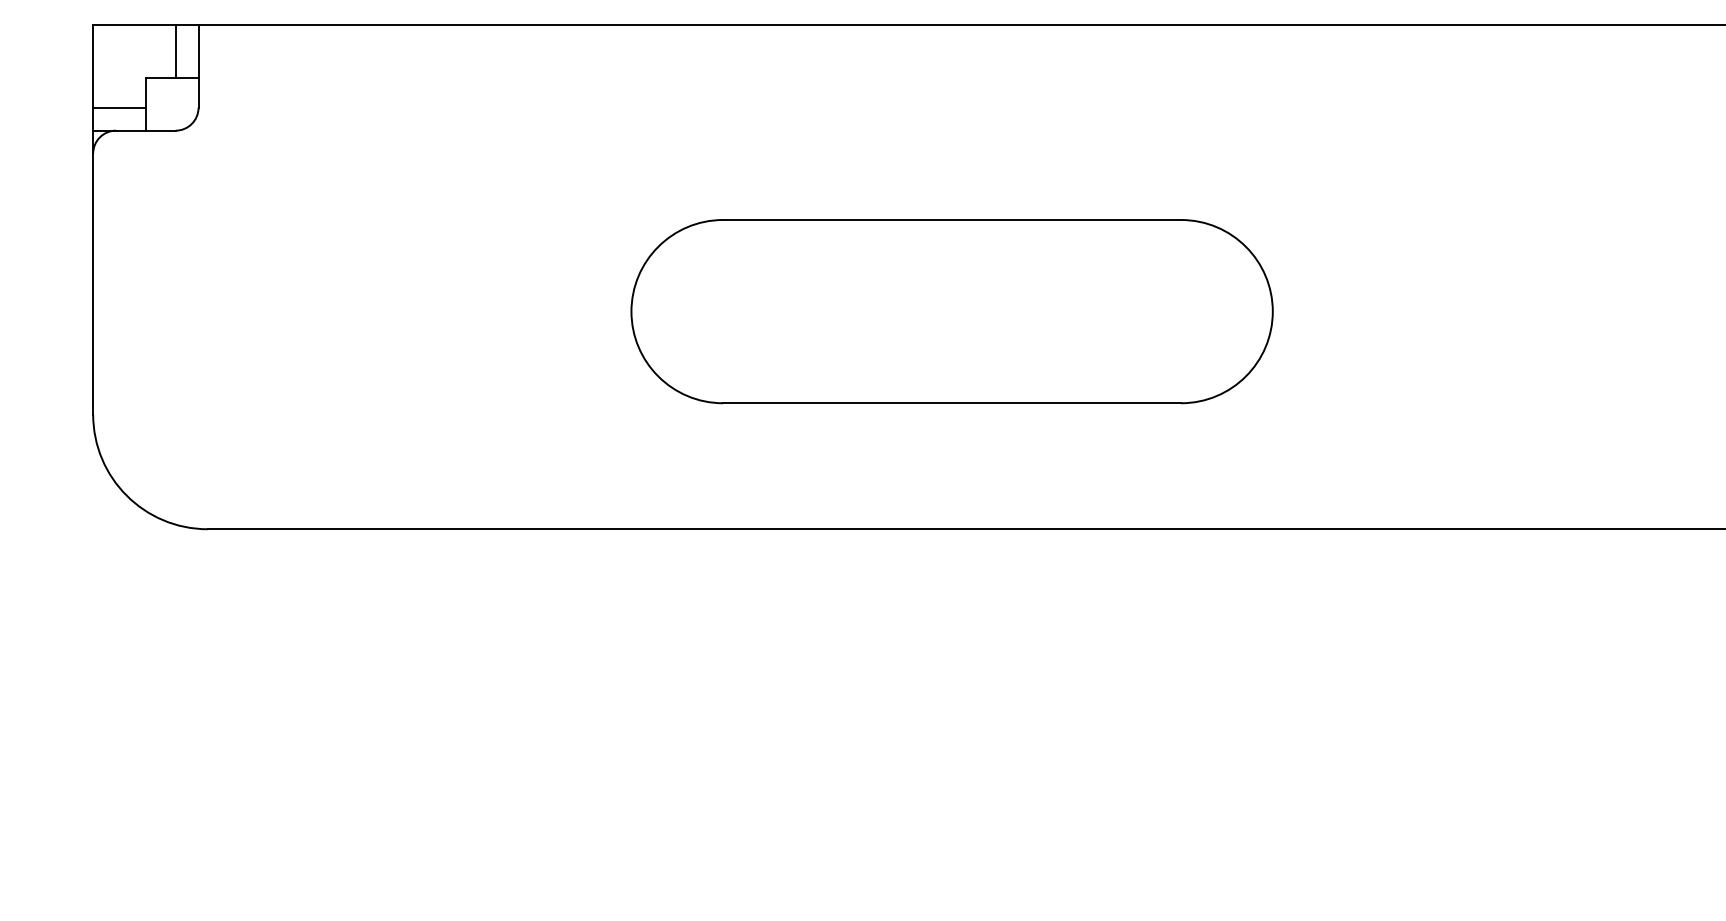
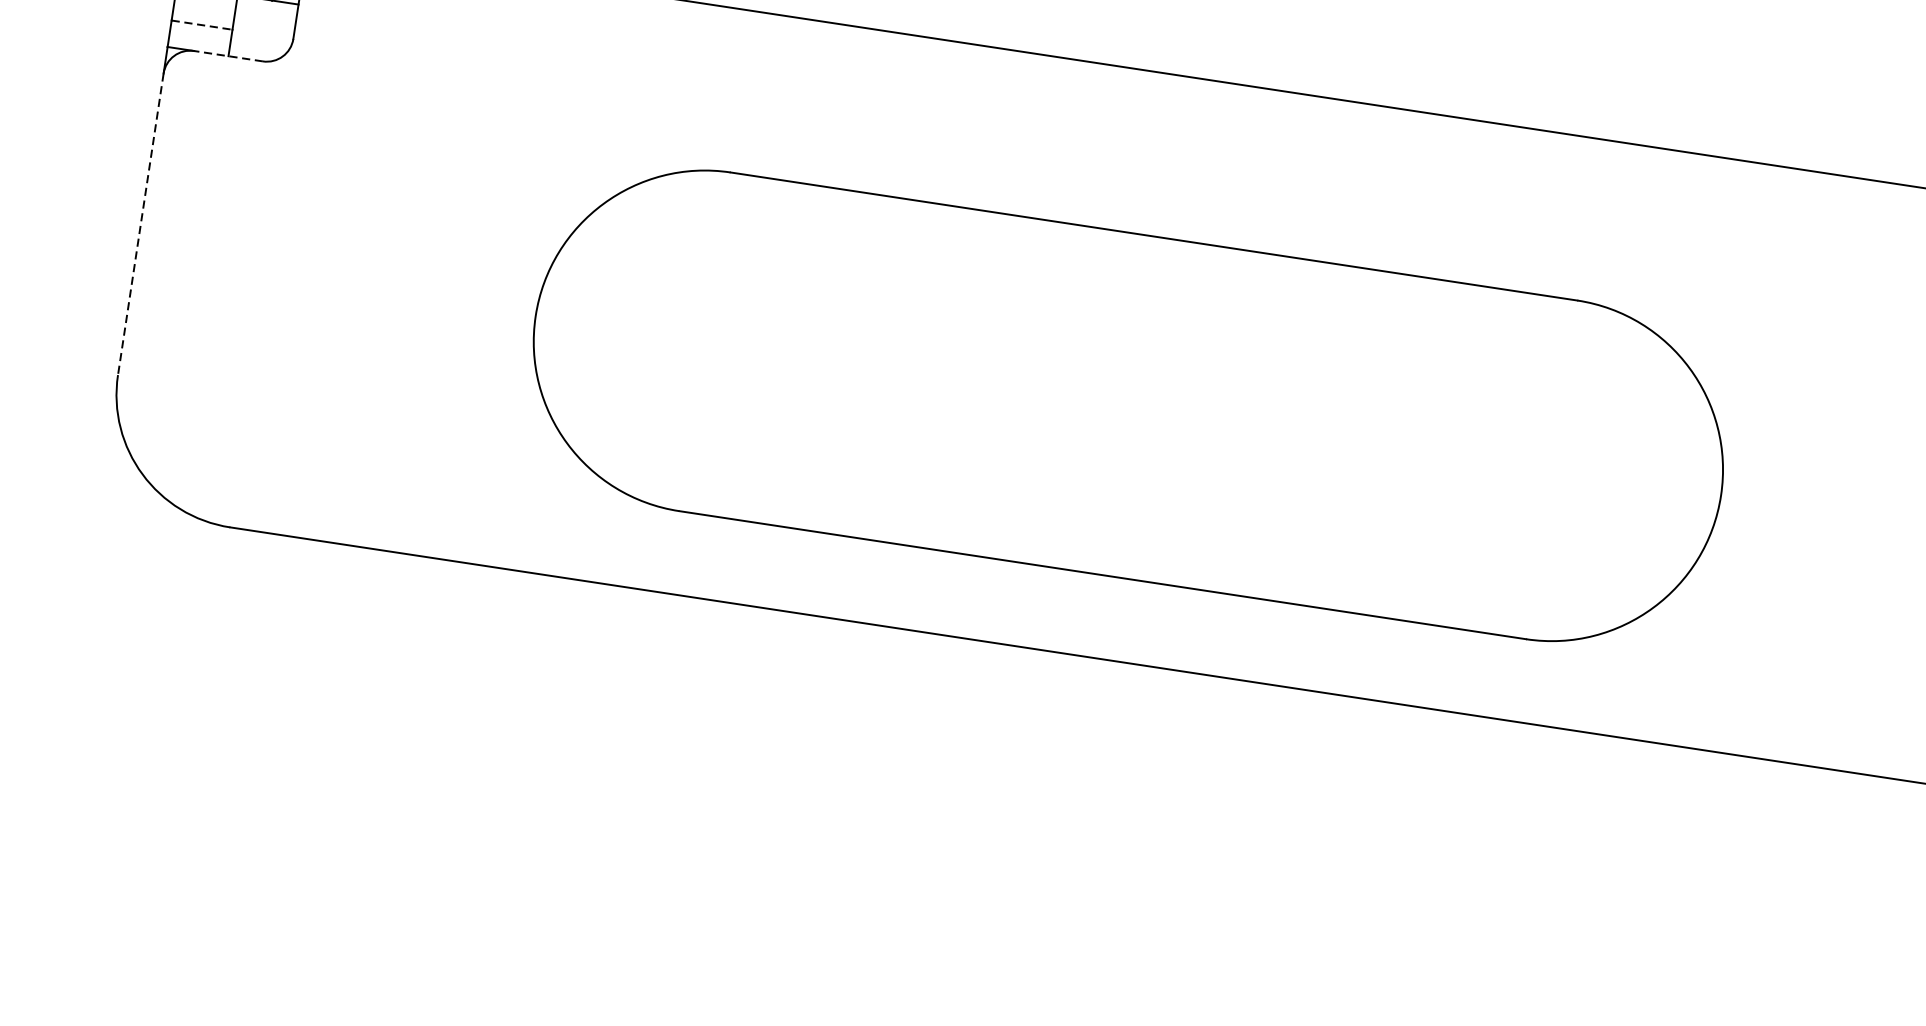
line: (120, 107) -> (203, 25), solid -> dashed
line: (145, 130) -> (228, 55), solid -> dashed
line: (93, 284) -> (141, 224), solid -> dashed
part: (951, 311) -> (1127, 405), size x1.6

